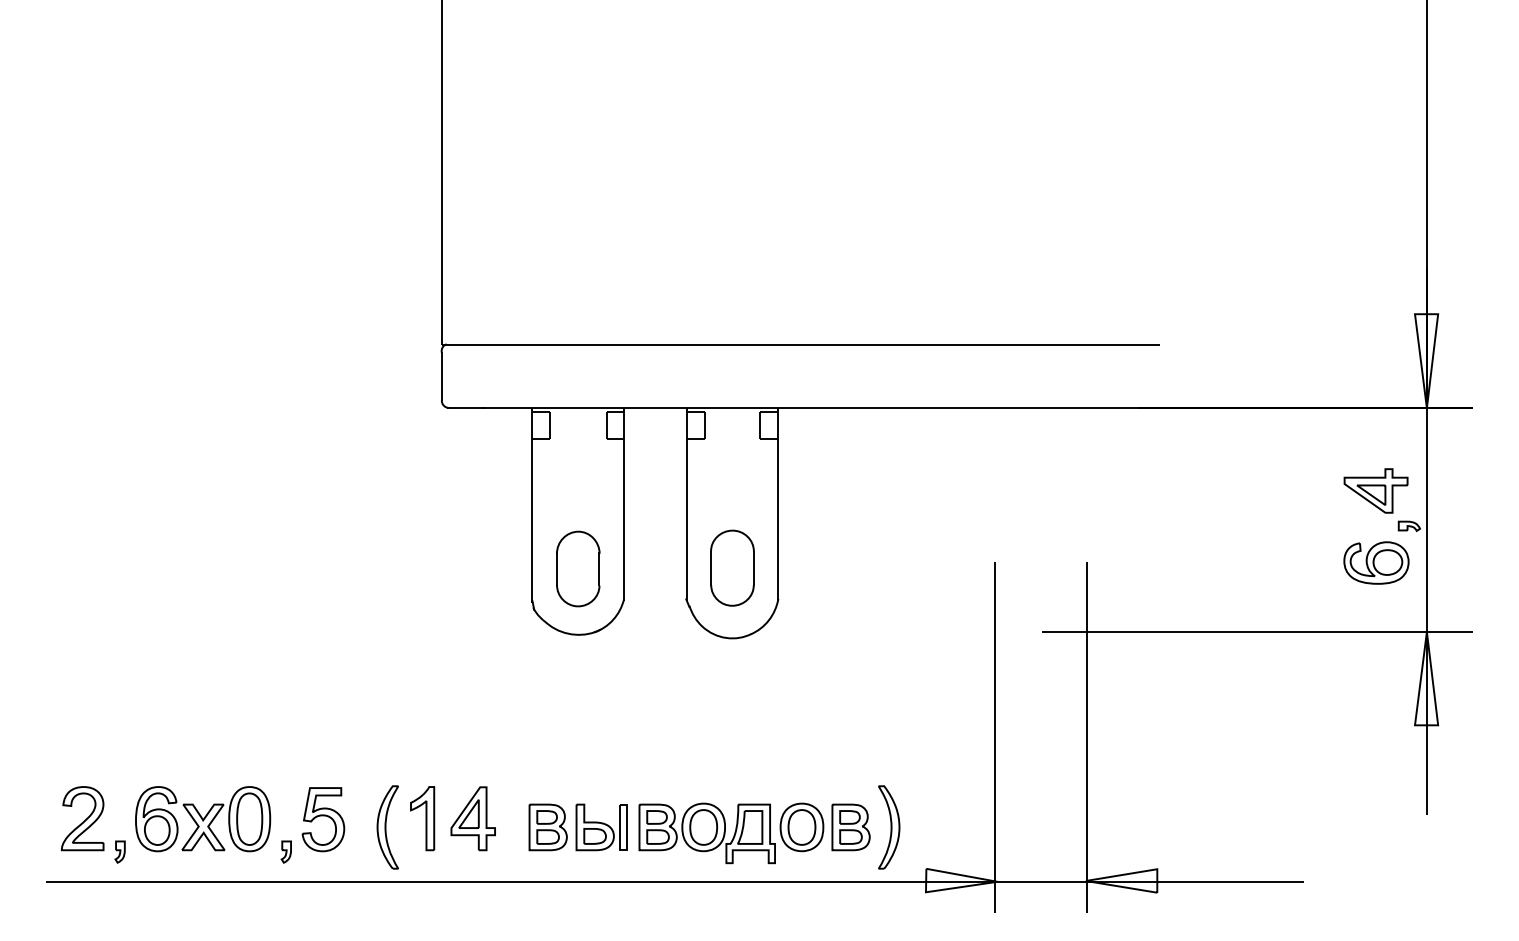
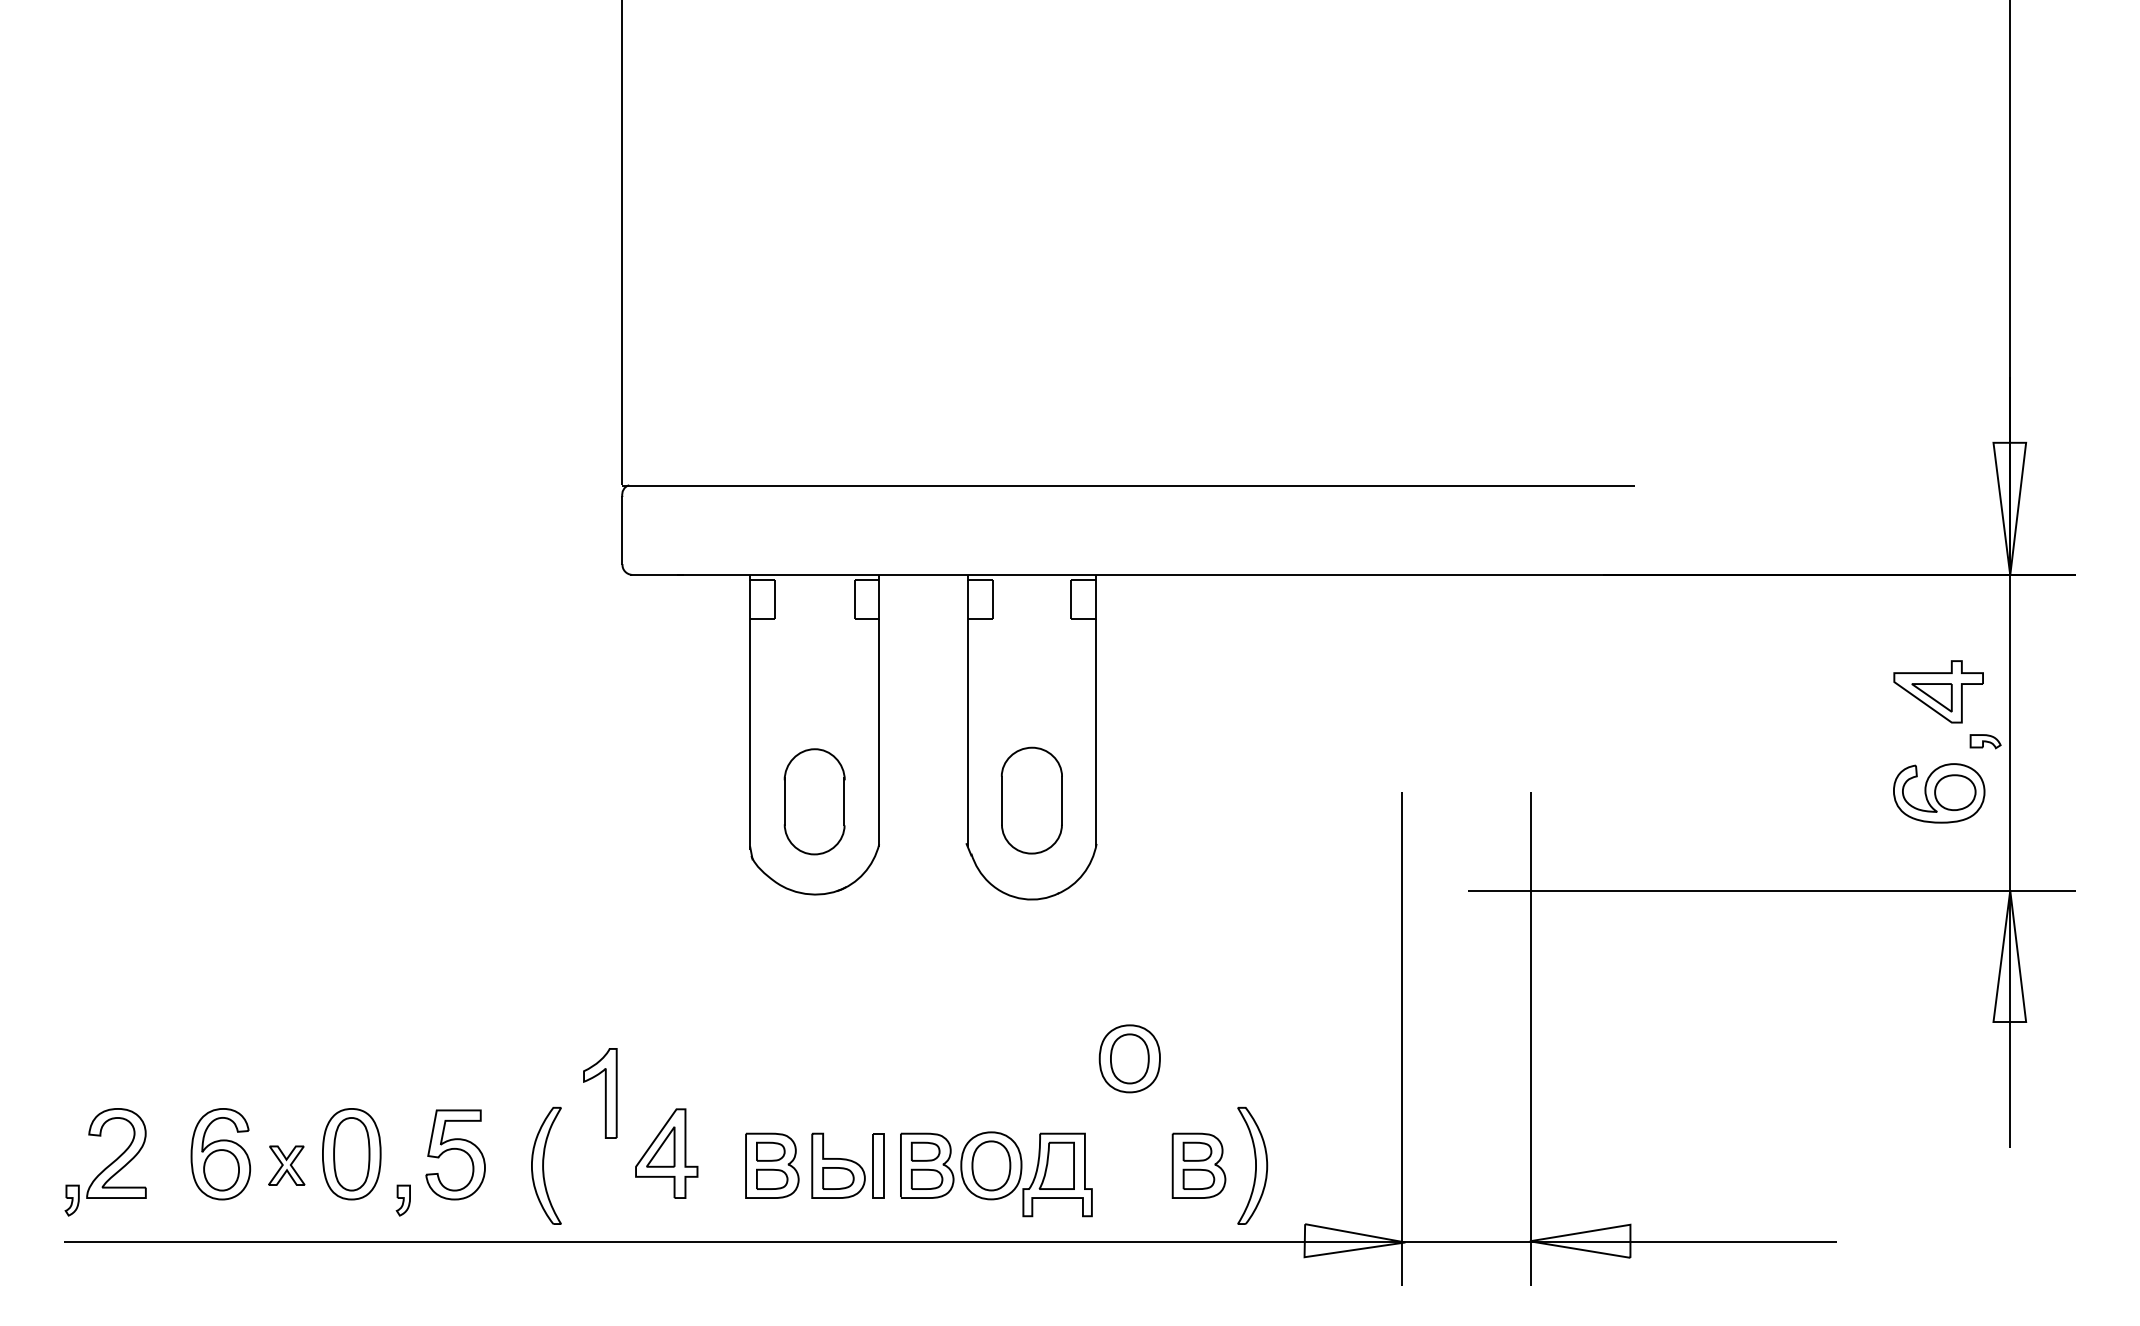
part: (422, 818) -> (600, 1093), moved
part: (203, 827) -> (286, 1165), size x0.6
part: (801, 827) -> (1129, 1058), moved
part: (119, 852) -> (71, 1200), moved

